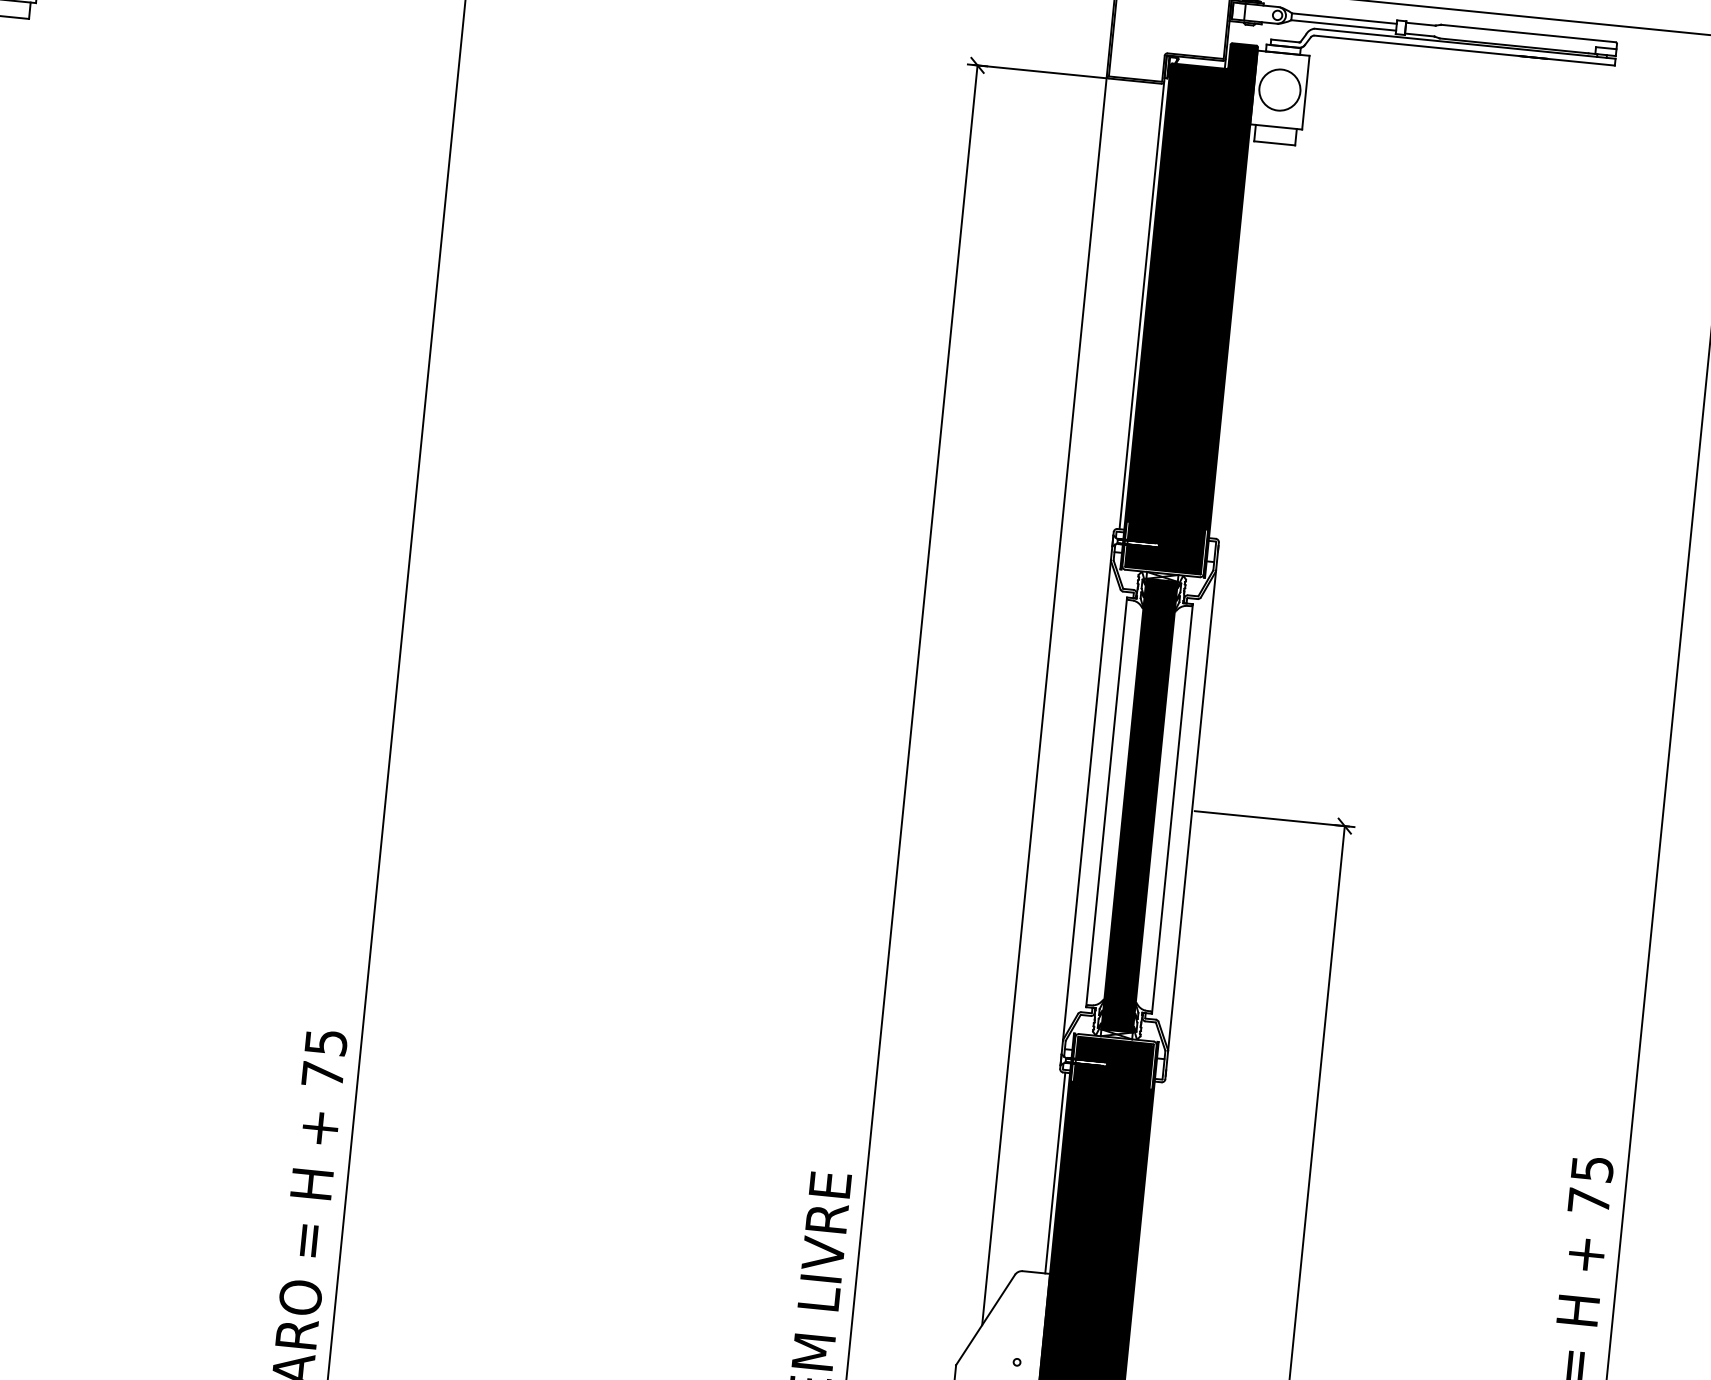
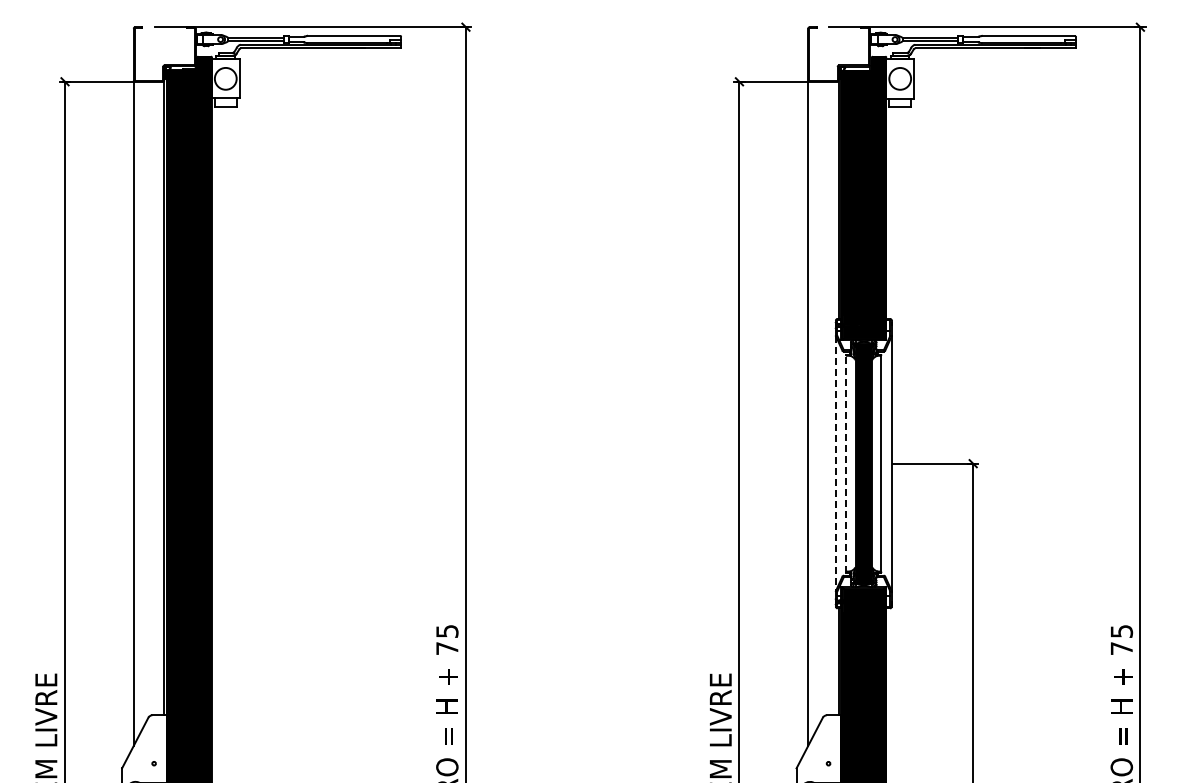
line: (1086, 801) -> (835, 464), solid -> dashed
line: (1106, 802) -> (846, 463), solid -> dashed

